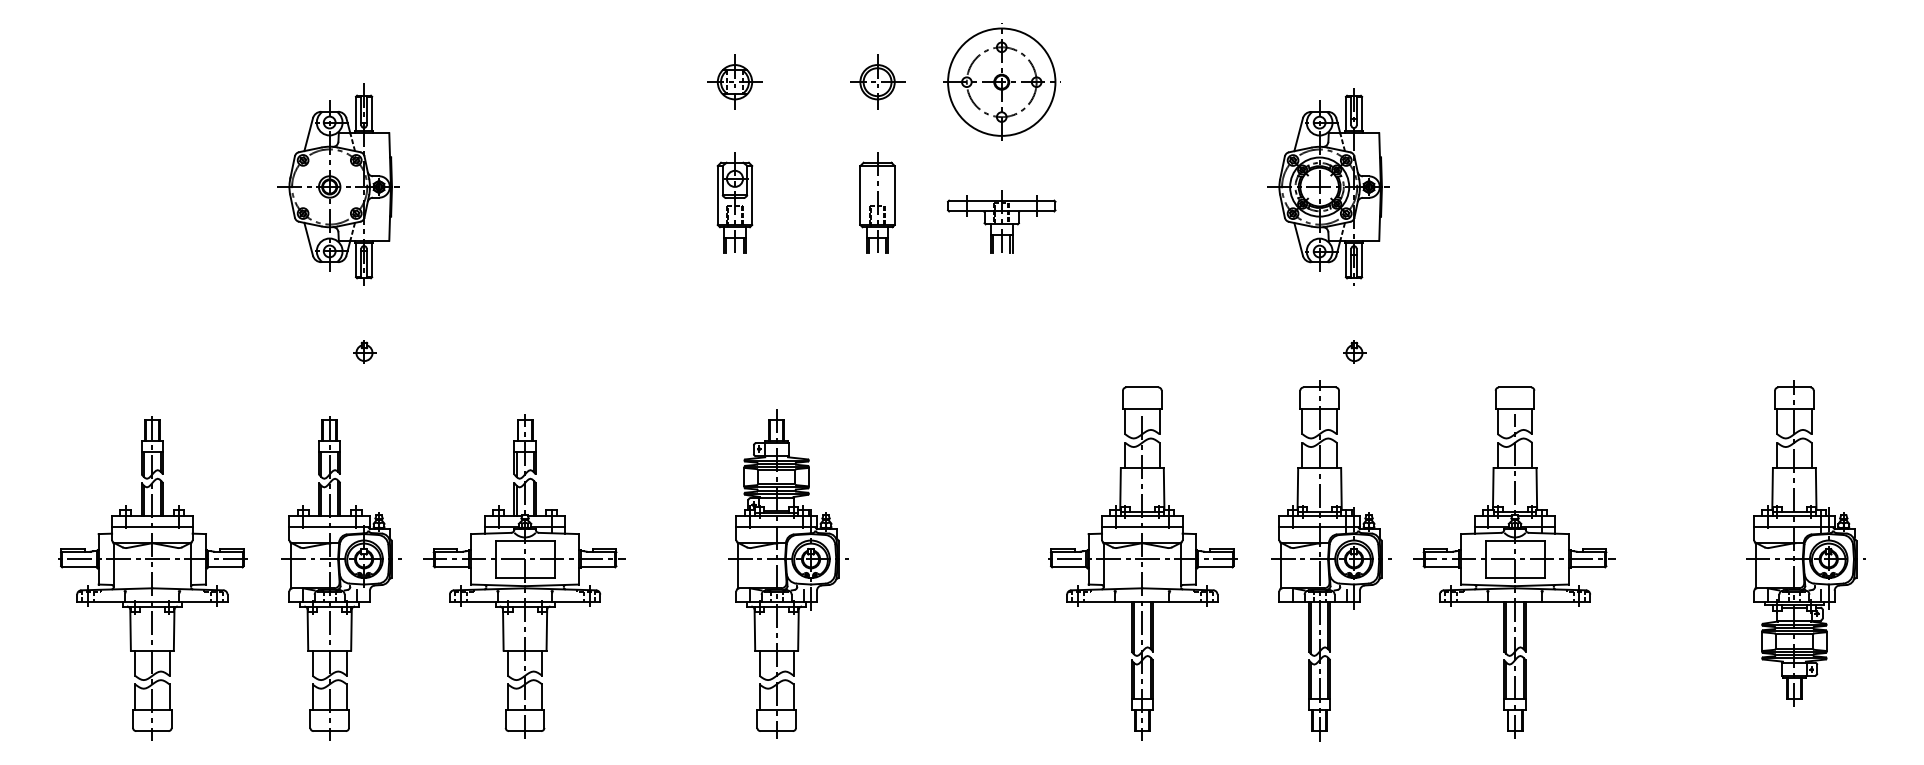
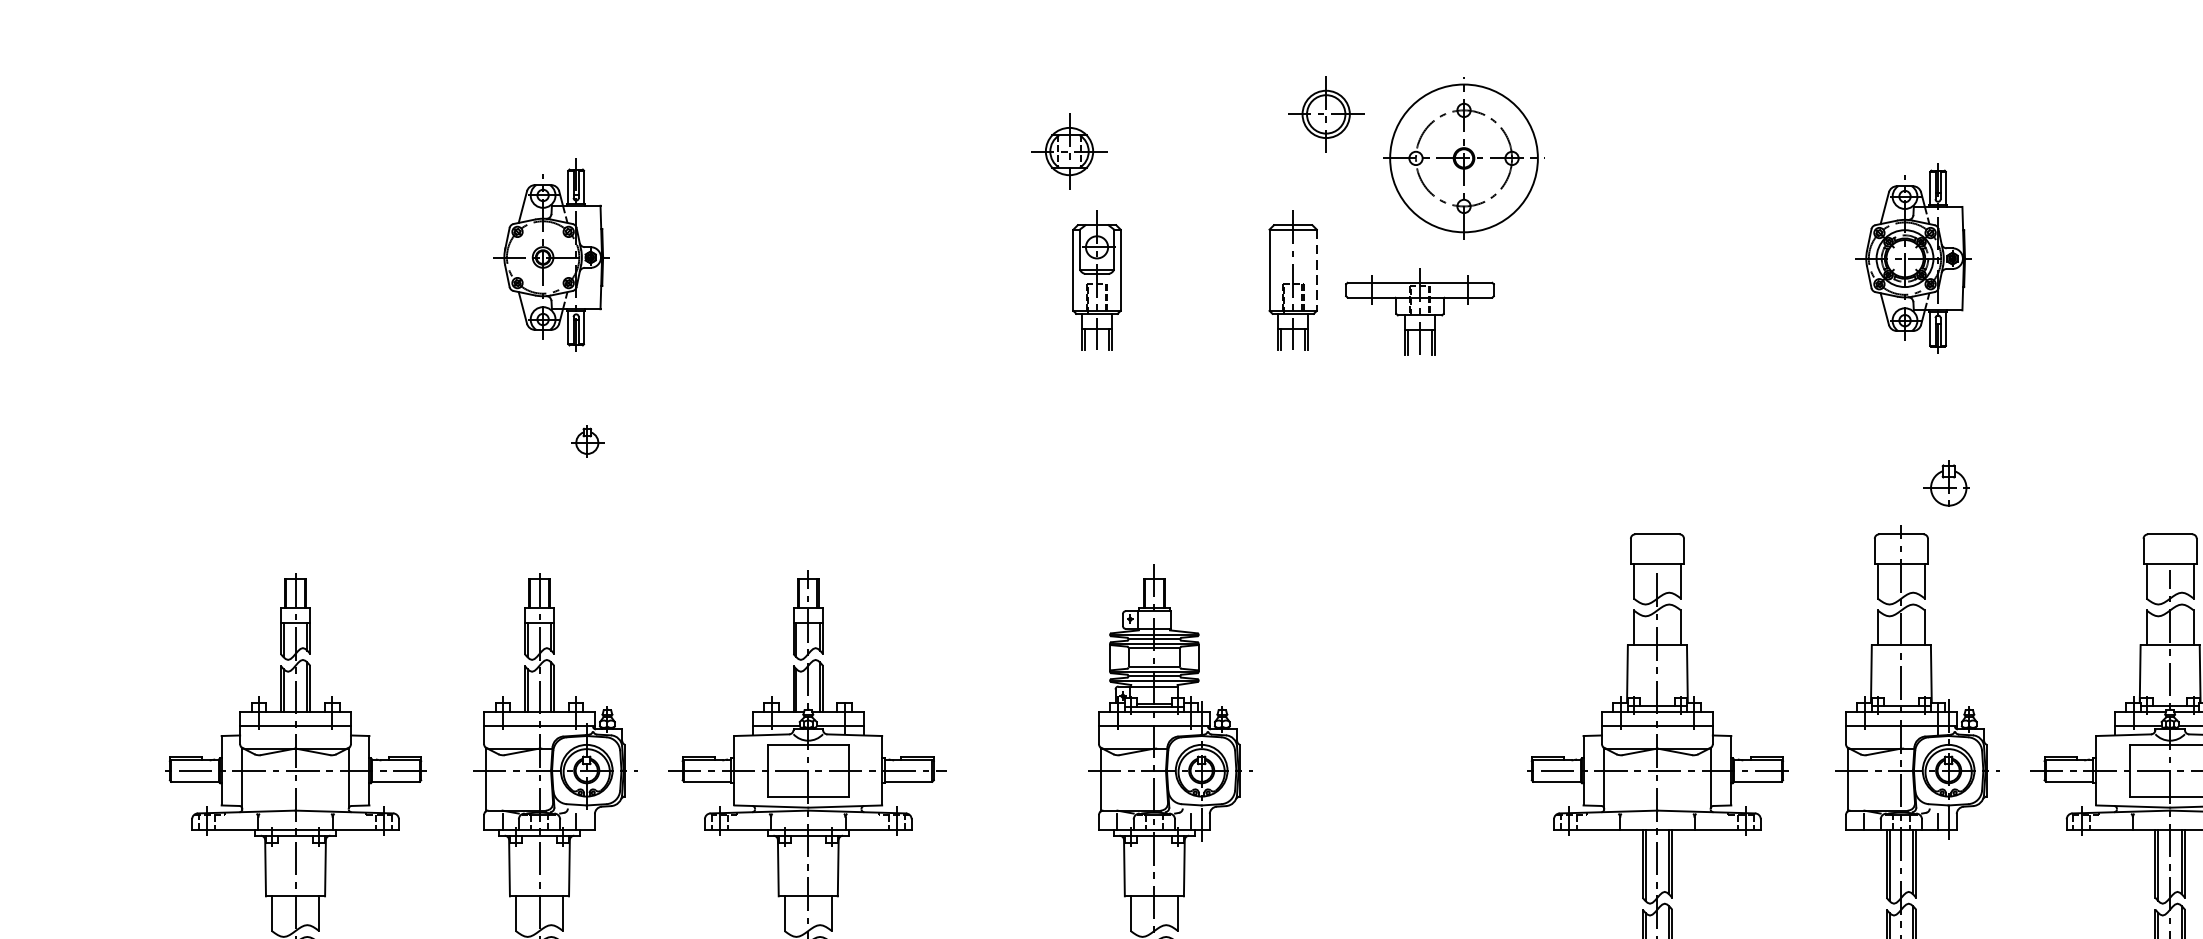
part: (734, 81) -> (1068, 150), moved
part: (877, 81) -> (1326, 113), moved
part: (1001, 81) -> (1463, 157), moved
part: (338, 184) -> (551, 255), size x0.7
part: (1328, 186) -> (1913, 257), size x0.7
line: (894, 195) -> (1316, 270), solid -> dashed
part: (1001, 221) -> (1419, 311), moved
part: (364, 351) -> (587, 440), moved
part: (1354, 351) -> (1949, 484), size x1.6

